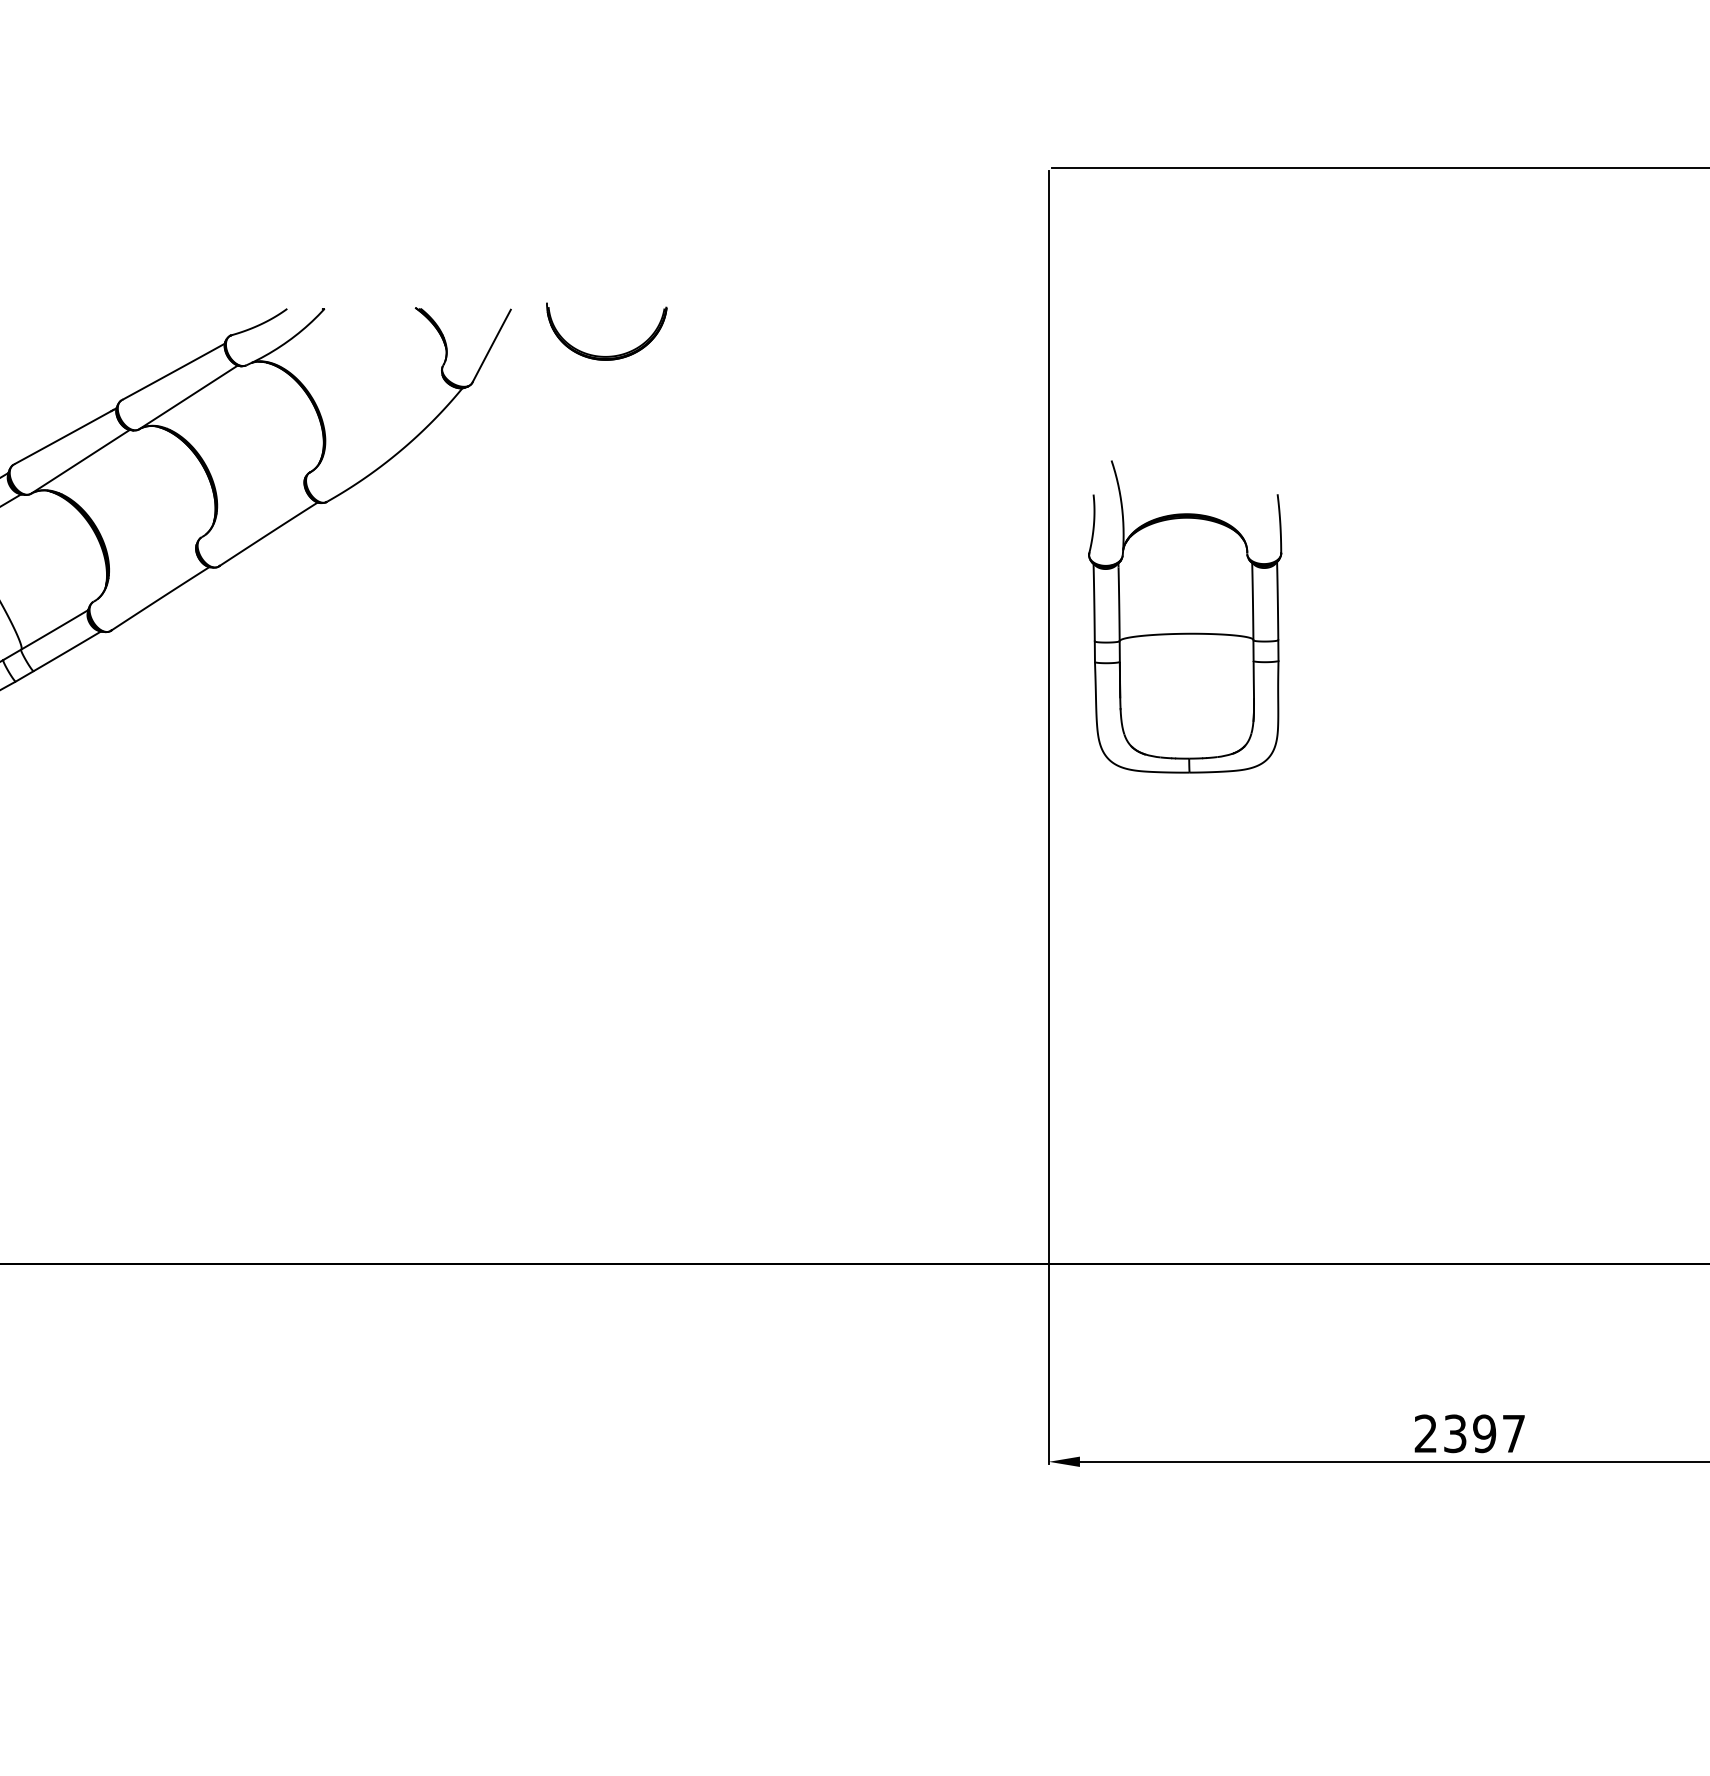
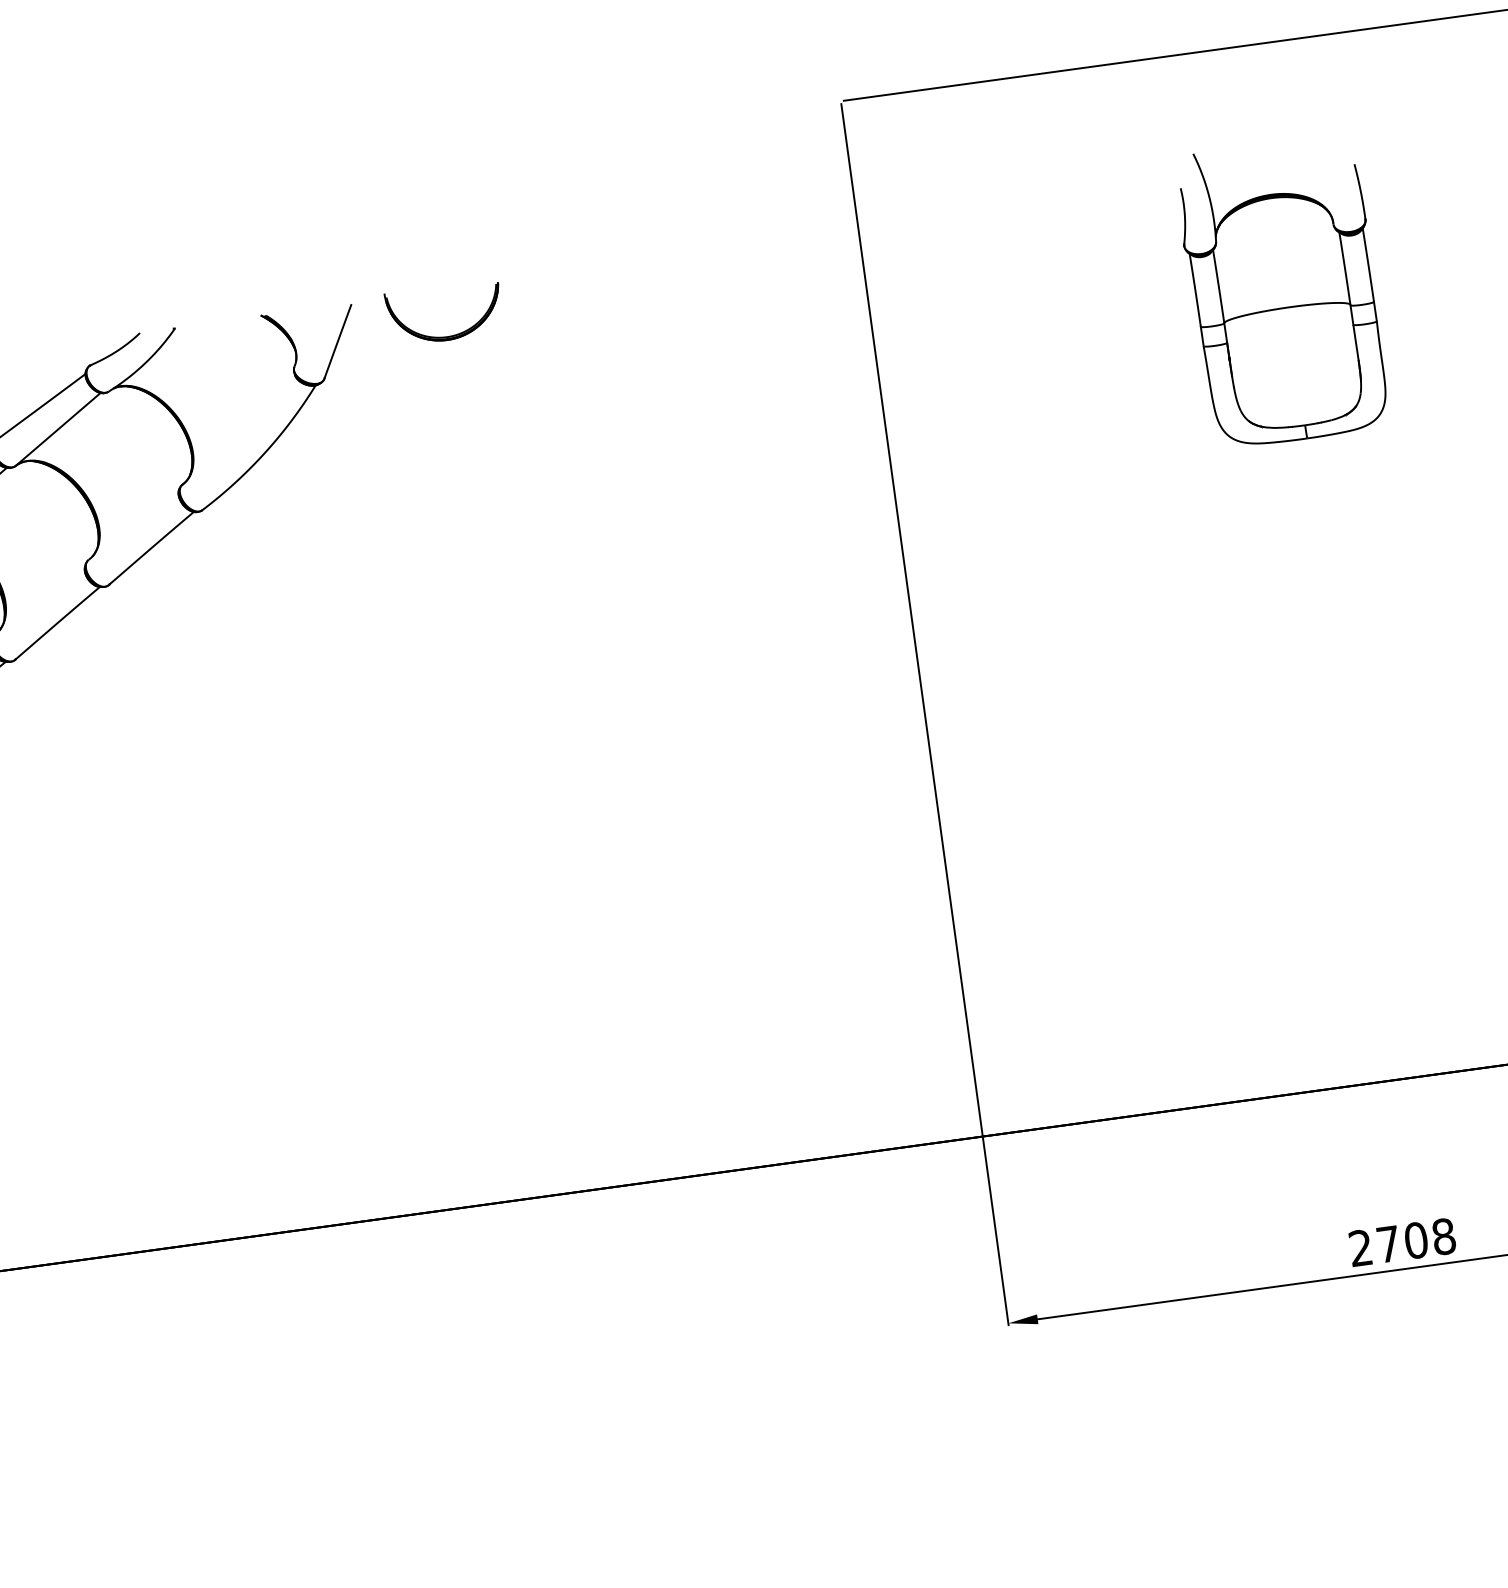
part: (1185, 616) -> (1283, 291), moved
text: (1484, 1433) -> (1416, 1240), 2397 -> 2708

